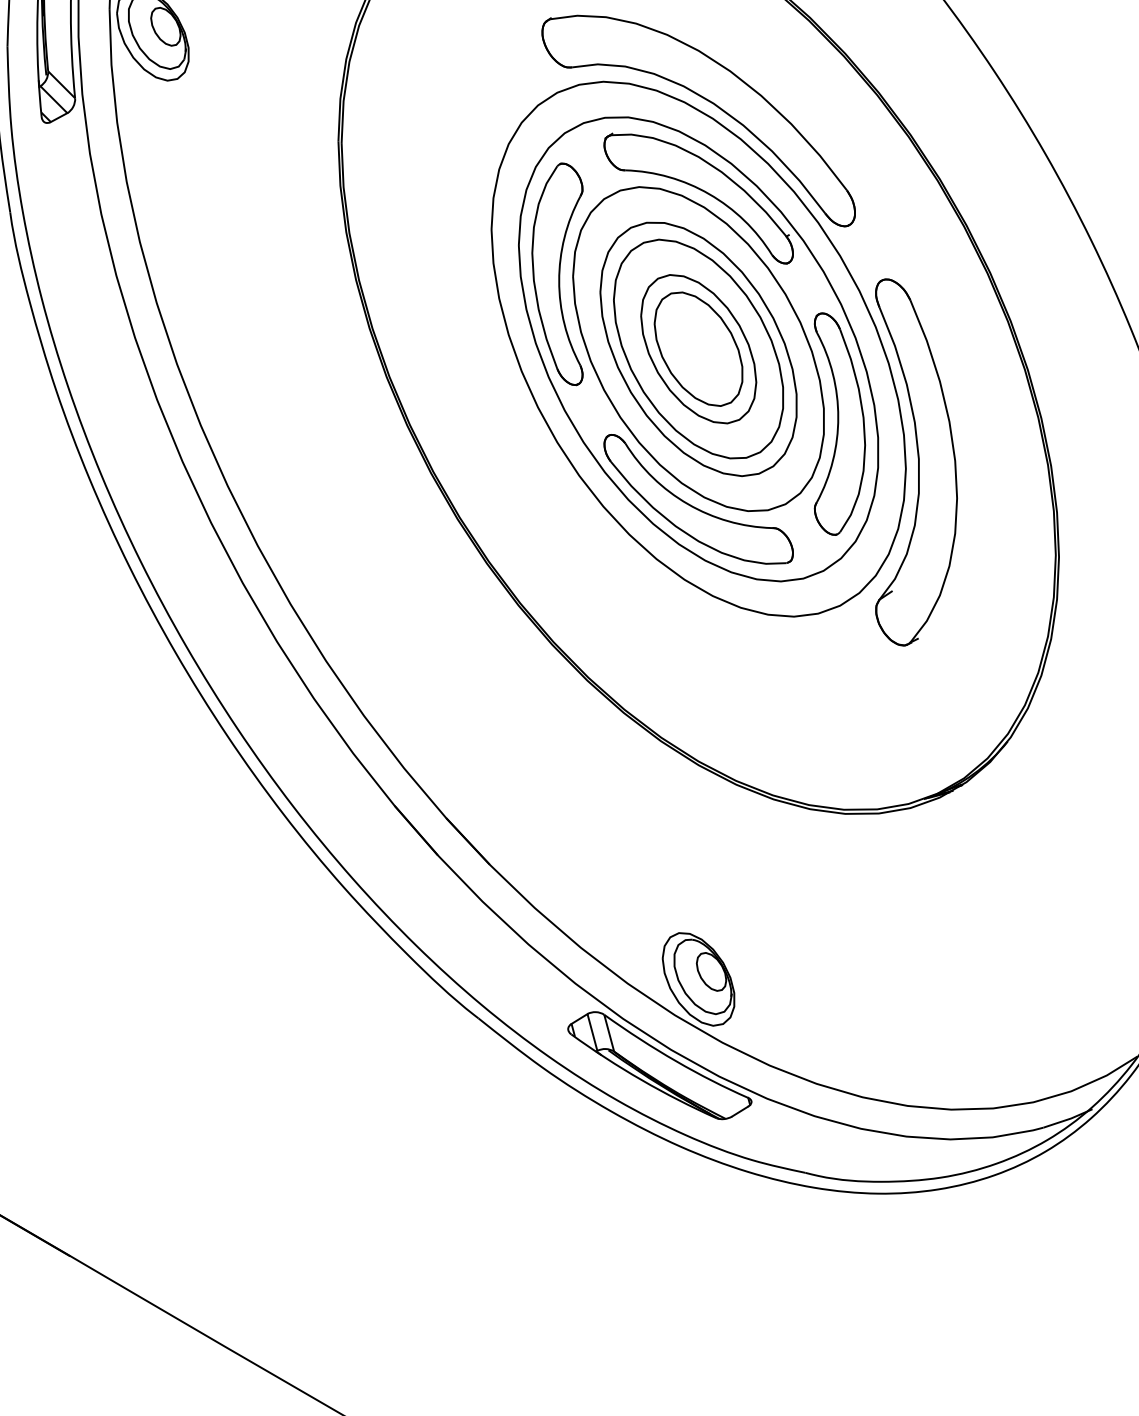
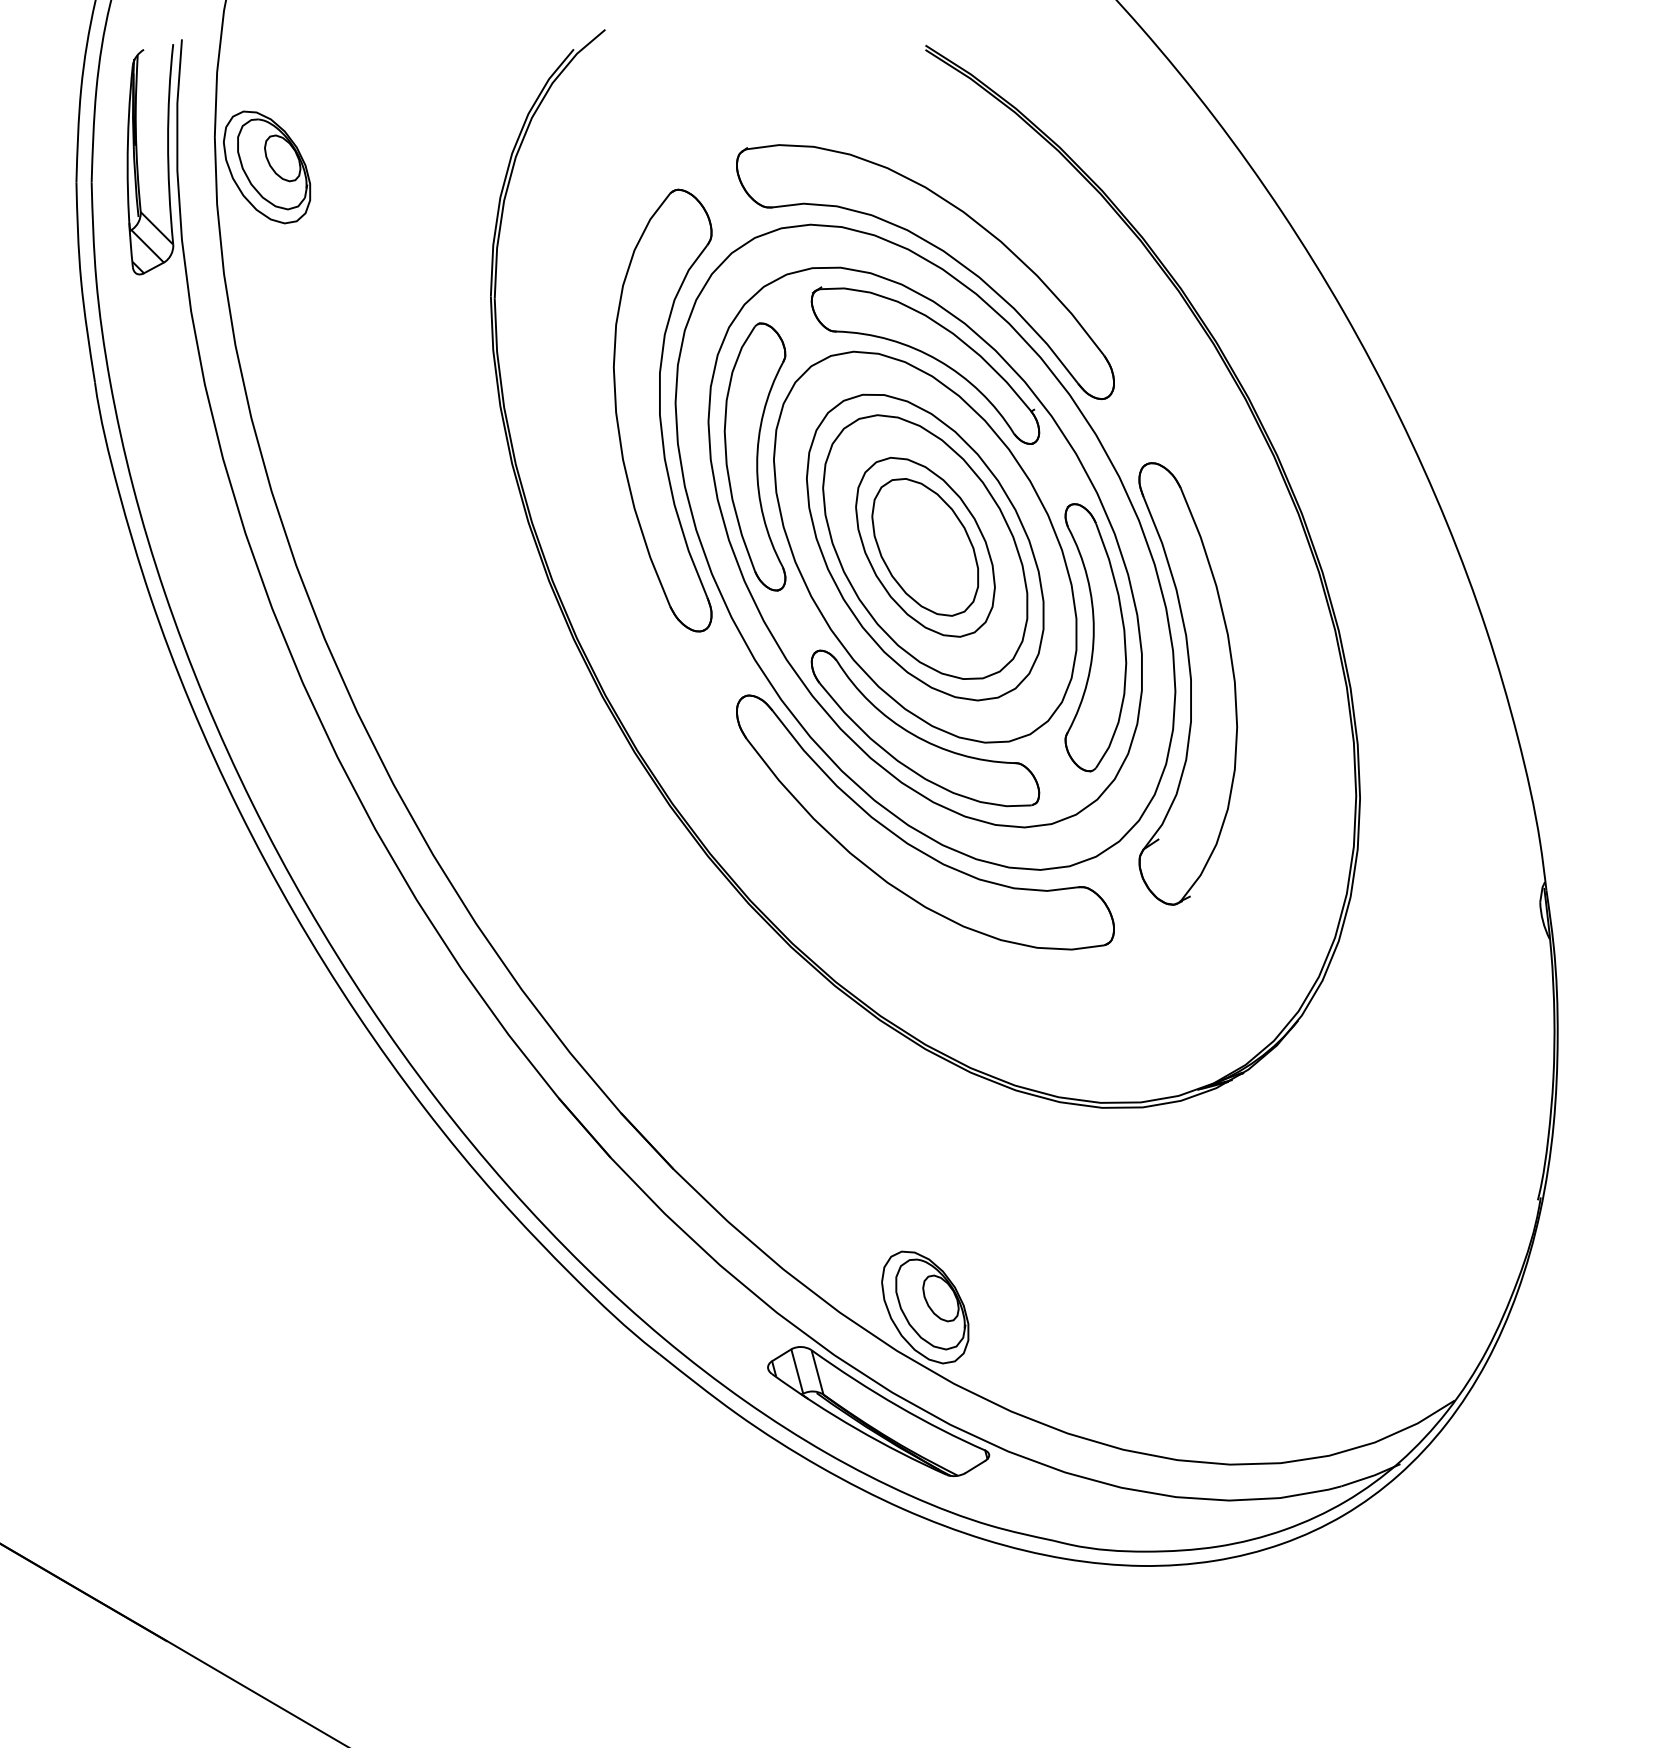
part: (480, 235) -> (662, 410), added
part: (687, 595) -> (911, 844), added

